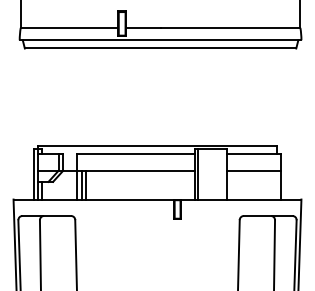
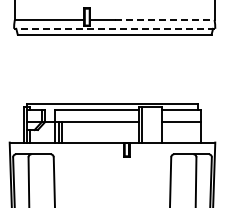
line: (230, 28) -> (164, 20), solid -> dashed
line: (160, 39) -> (114, 28), solid -> dashed

